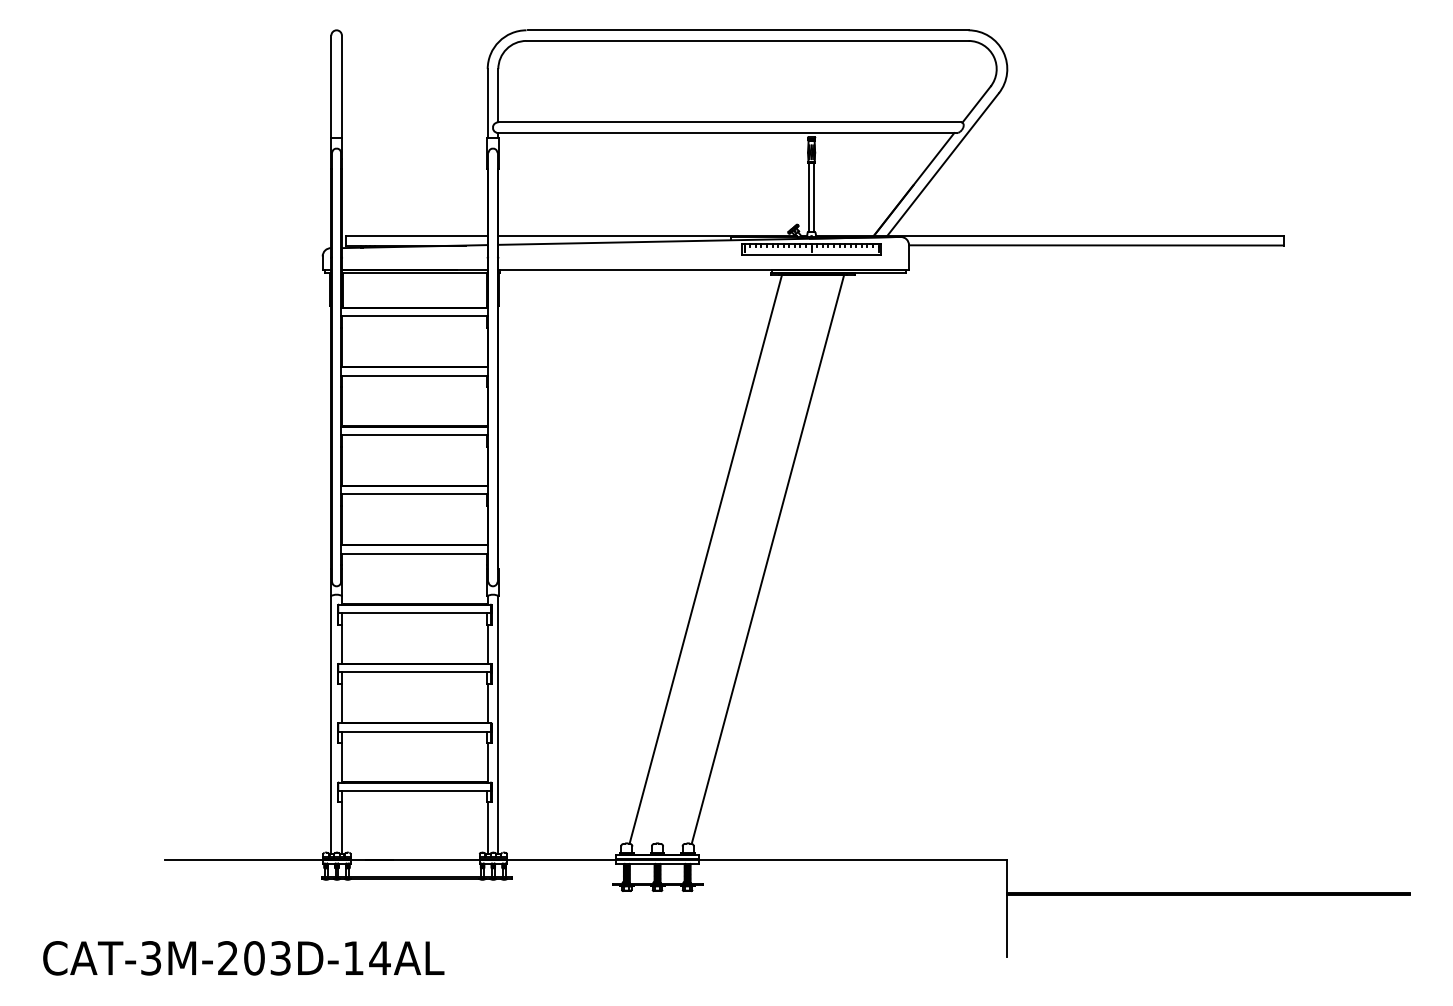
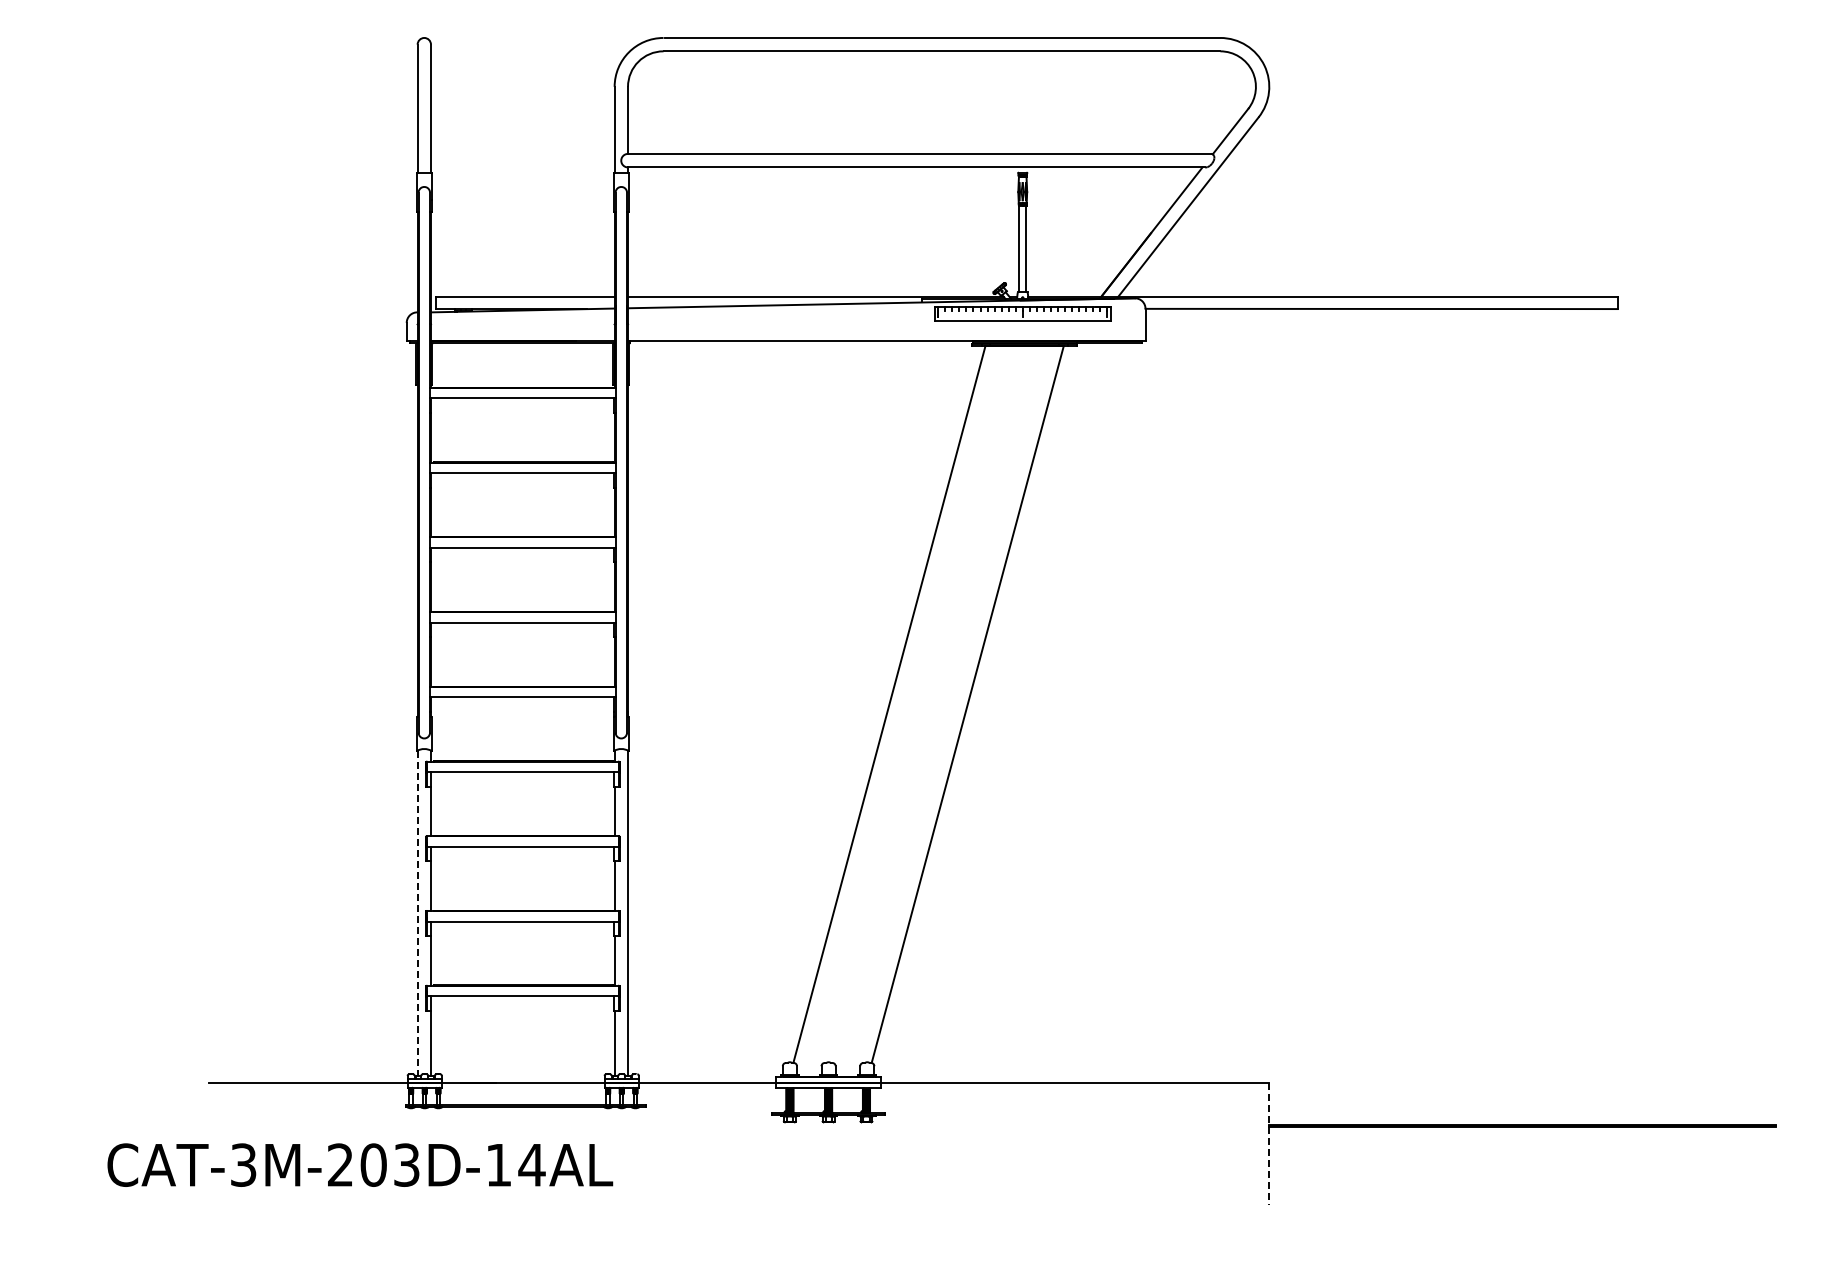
line: (331, 725) -> (417, 913), solid -> dashed
line: (1007, 908) -> (1269, 1144), solid -> dashed
text: (243, 957) -> (360, 1164), moved

